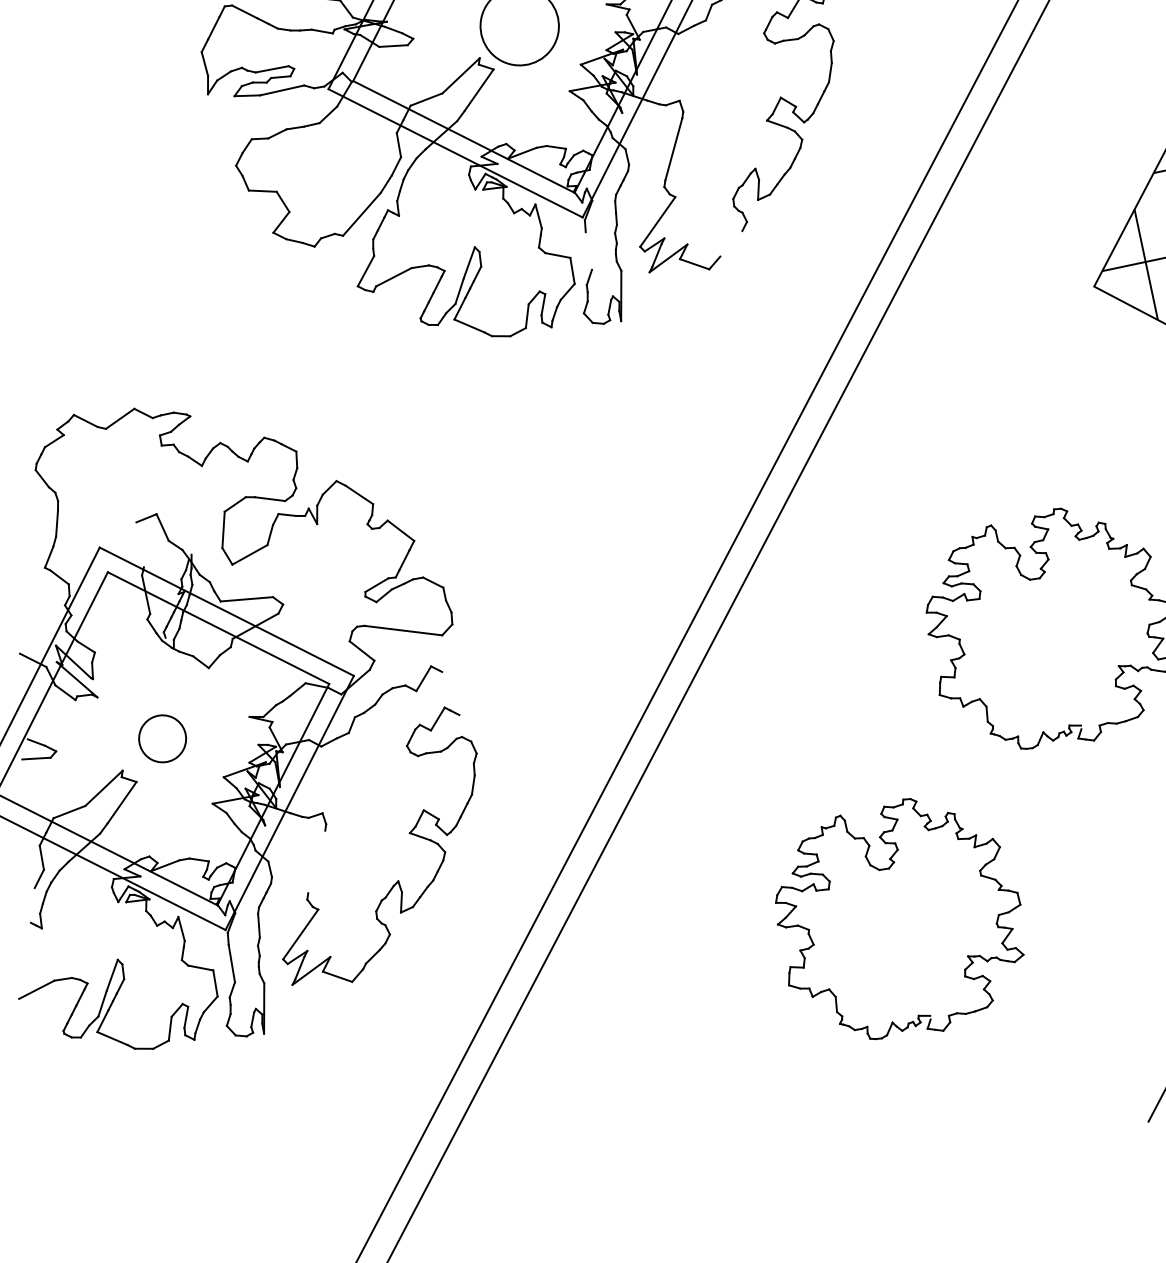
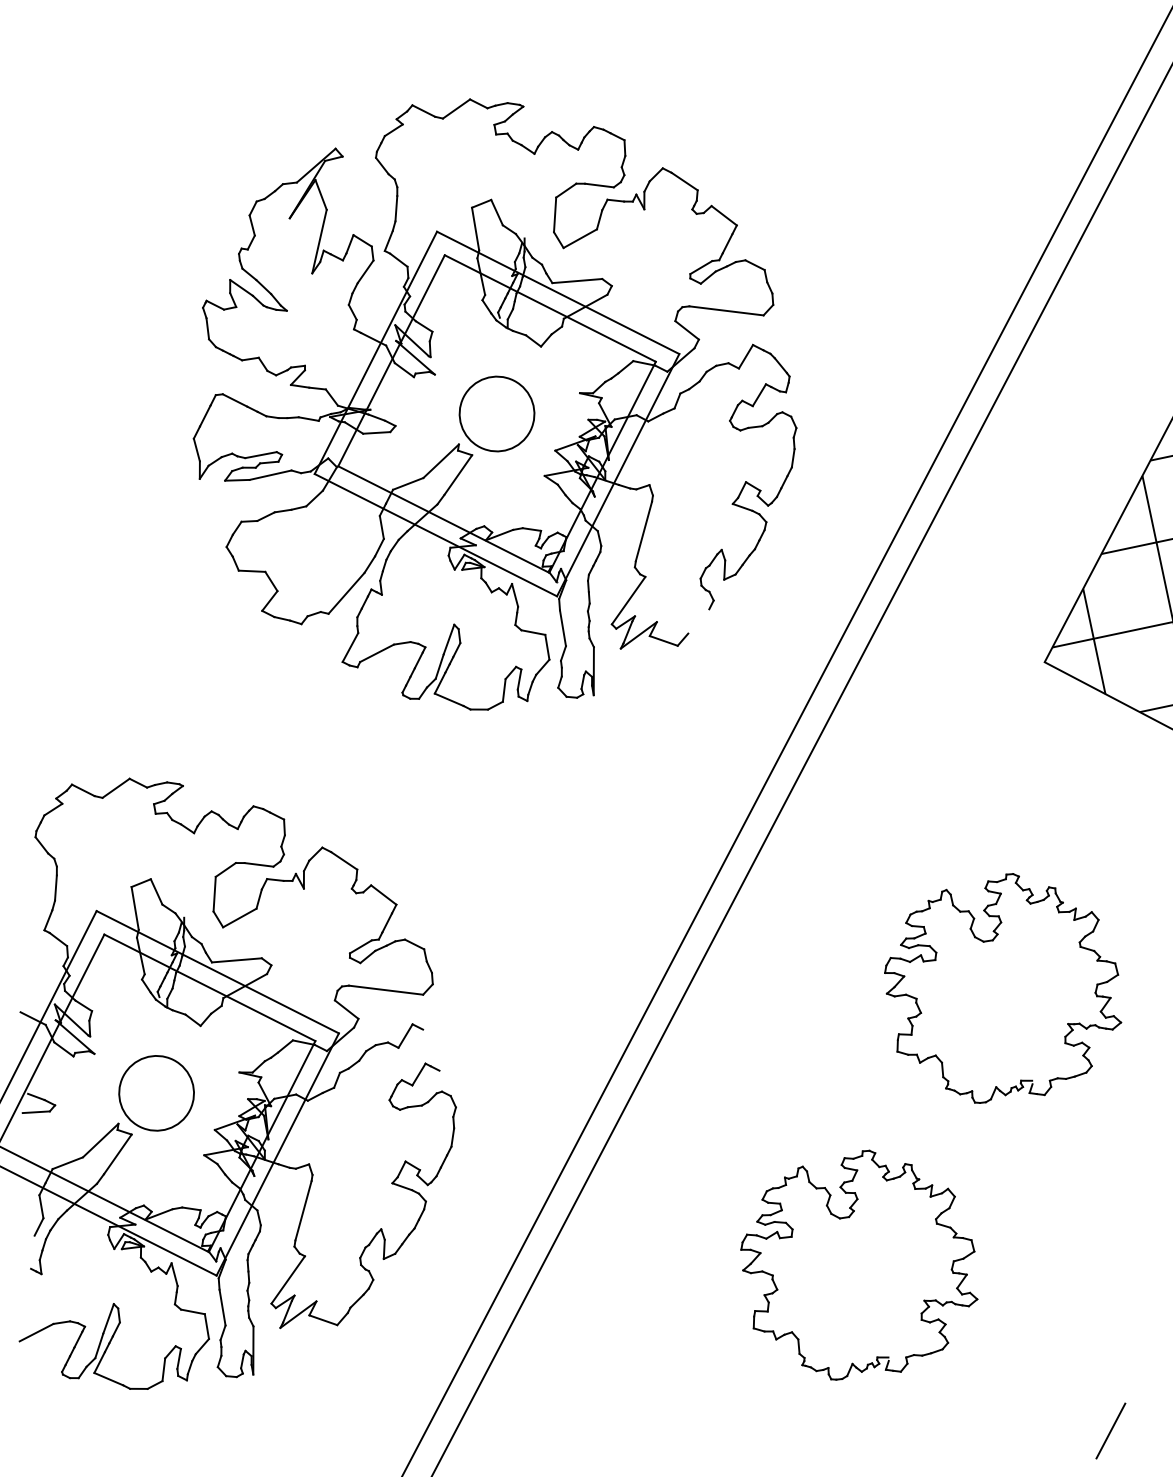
line: (588, 251) -> (562, 628), added
line: (139, 544) -> (134, 908), added
part: (162, 738) -> (156, 1093), size x1.67
line: (316, 861) -> (303, 1210), added

